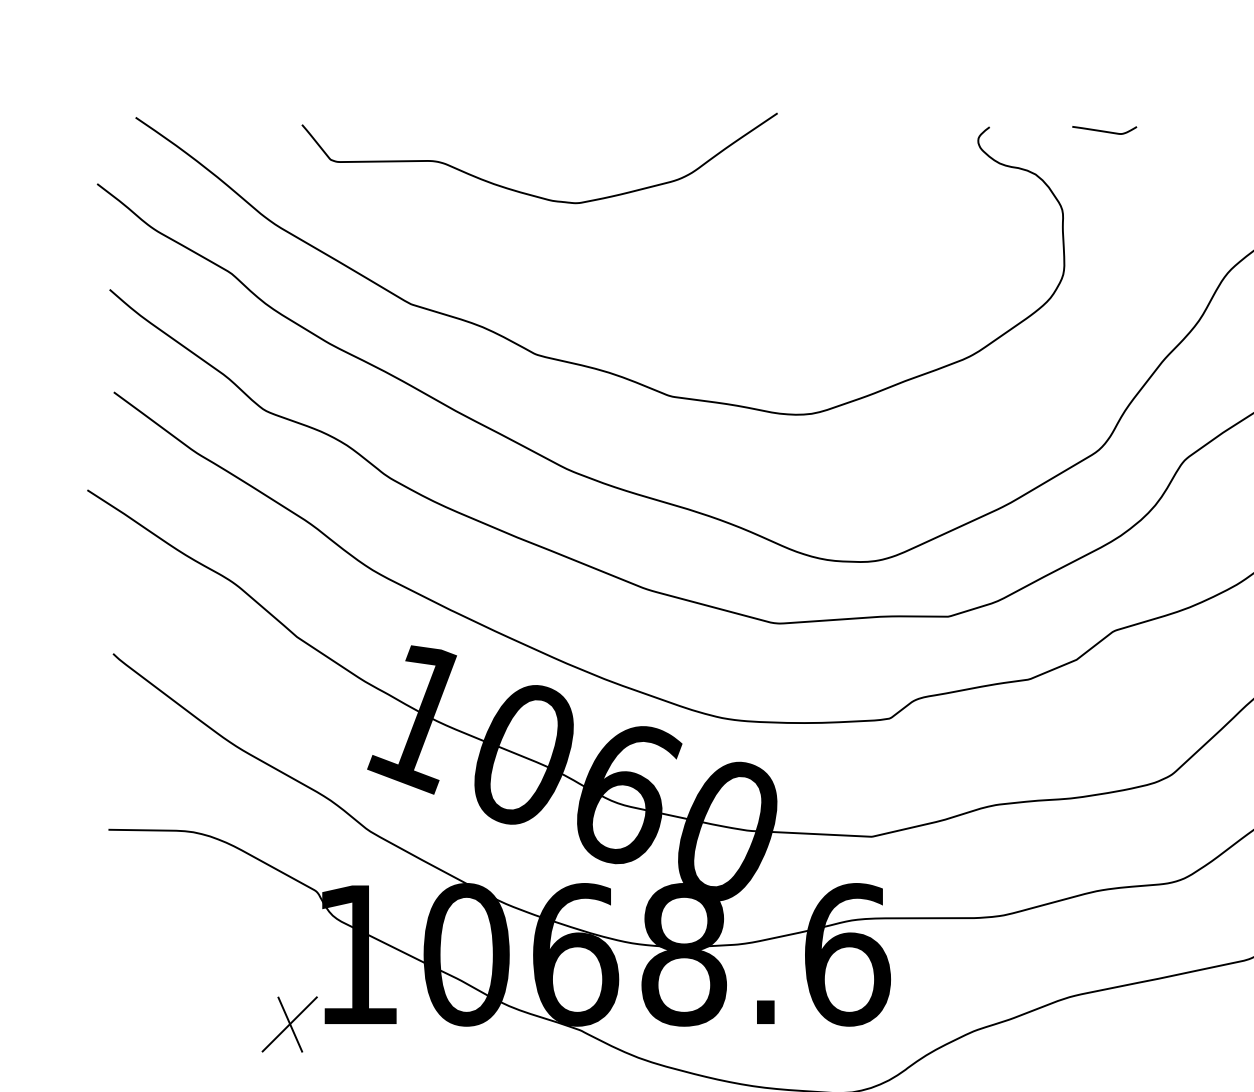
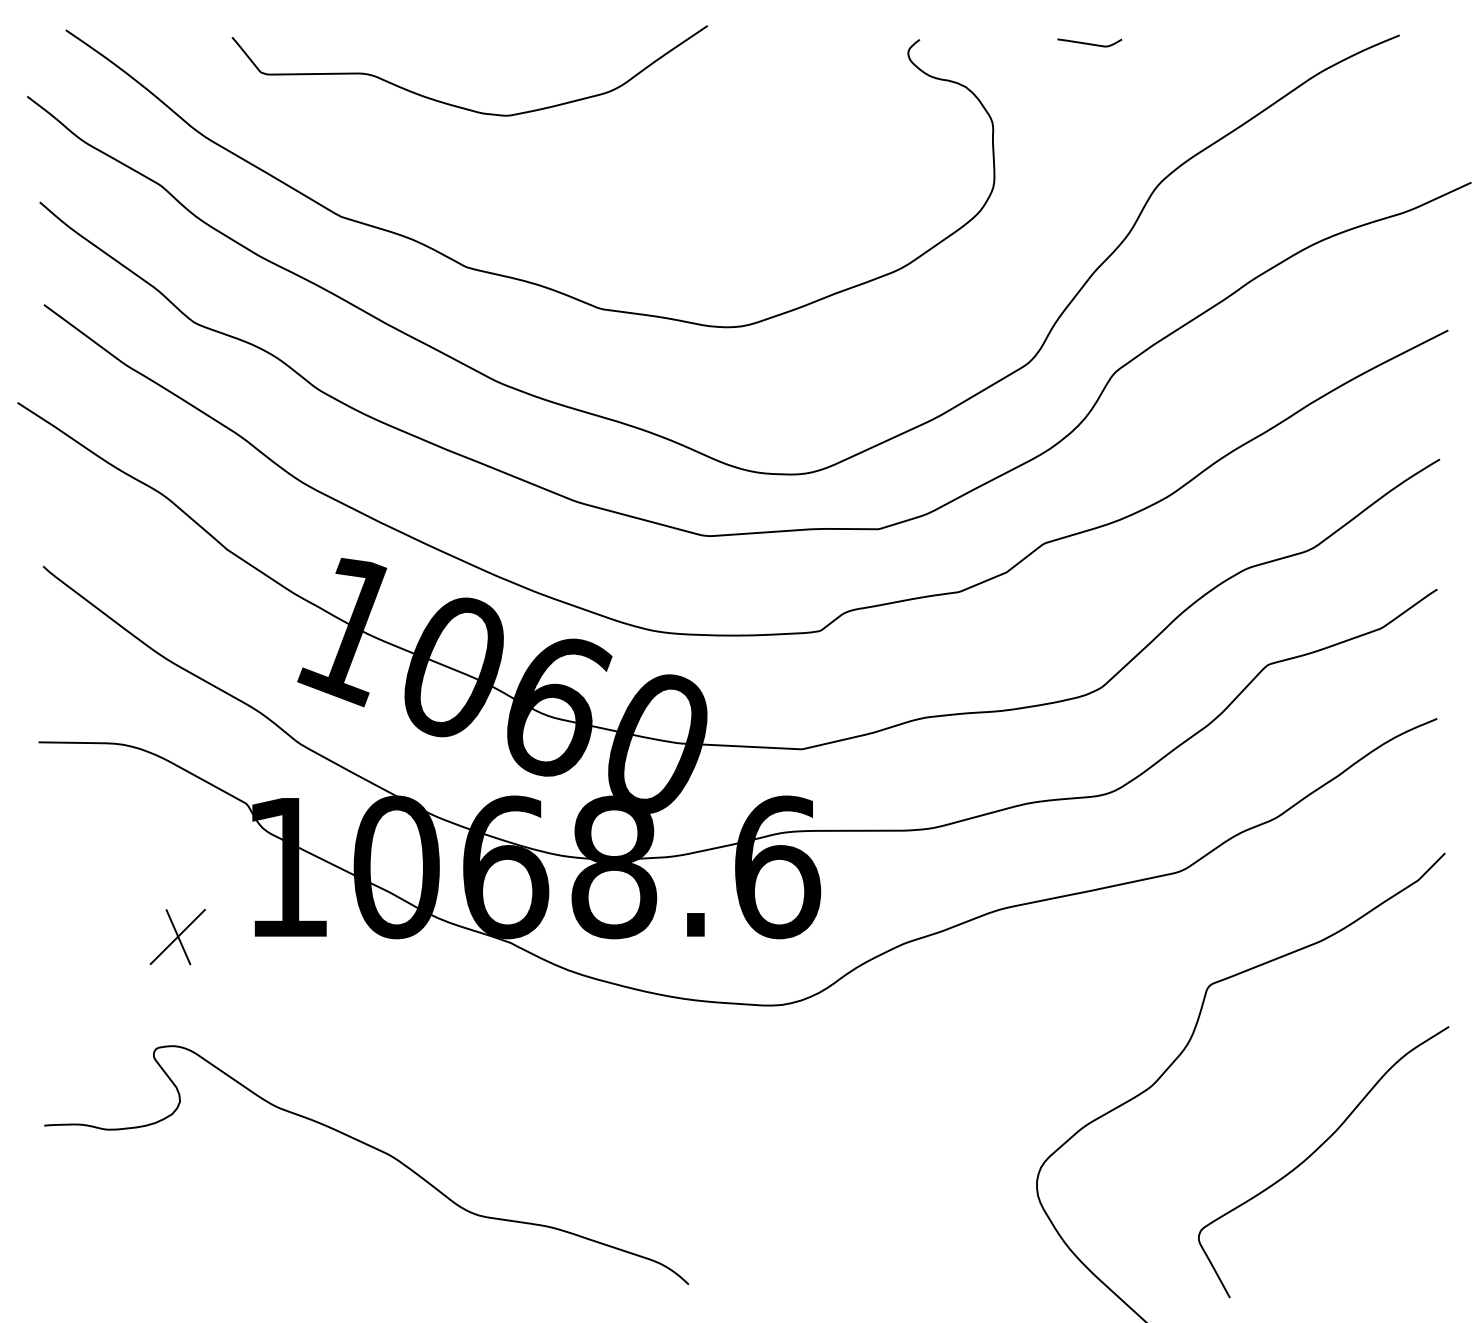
curve: (1104, 130) -> (1089, 43), moved
part: (289, 1024) -> (177, 937), moved

